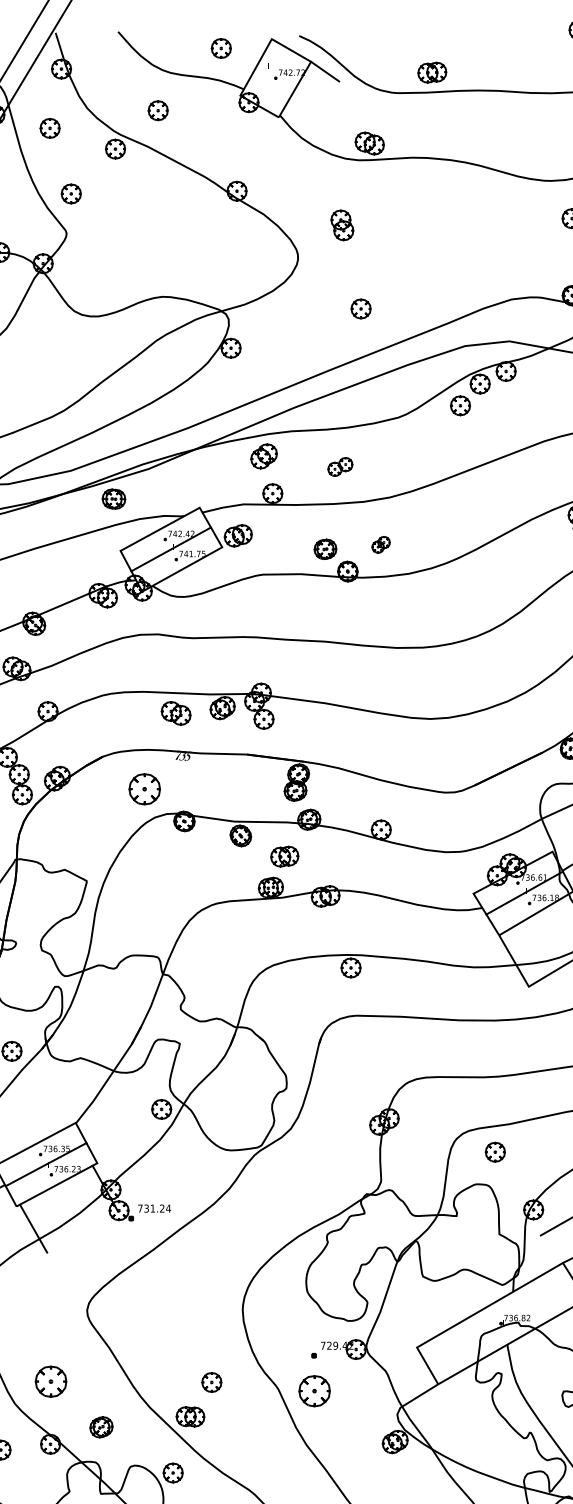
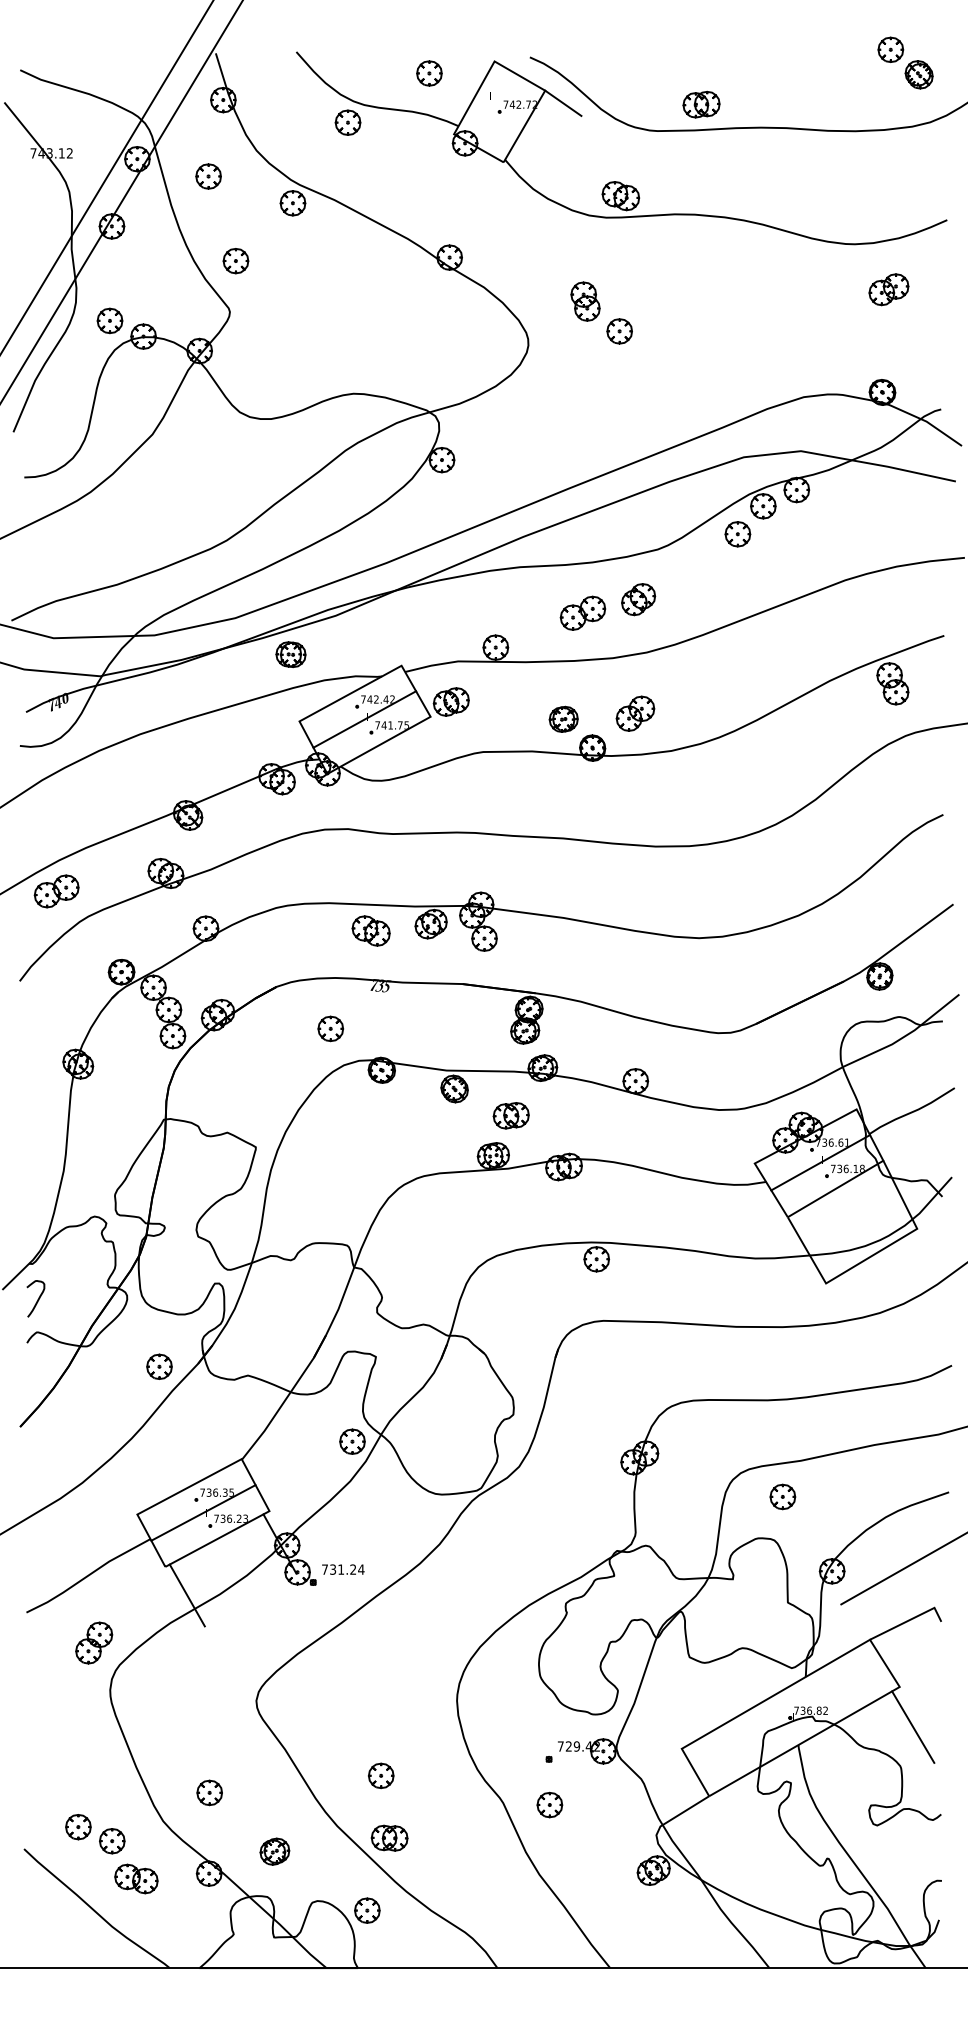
part: (157, 110) -> (347, 122), moved
part: (360, 309) -> (619, 331), moved
part: (264, 456) -> (638, 599), moved
part: (340, 466) -> (582, 612), size x1.43
part: (381, 544) -> (635, 713), size x1.67
part: (144, 789) -> (330, 1028), size x0.62
part: (50, 1381) -> (209, 1792), size x0.62
part: (212, 1382) -> (381, 1775), moved
part: (314, 1390) -> (549, 1804), size x0.62

